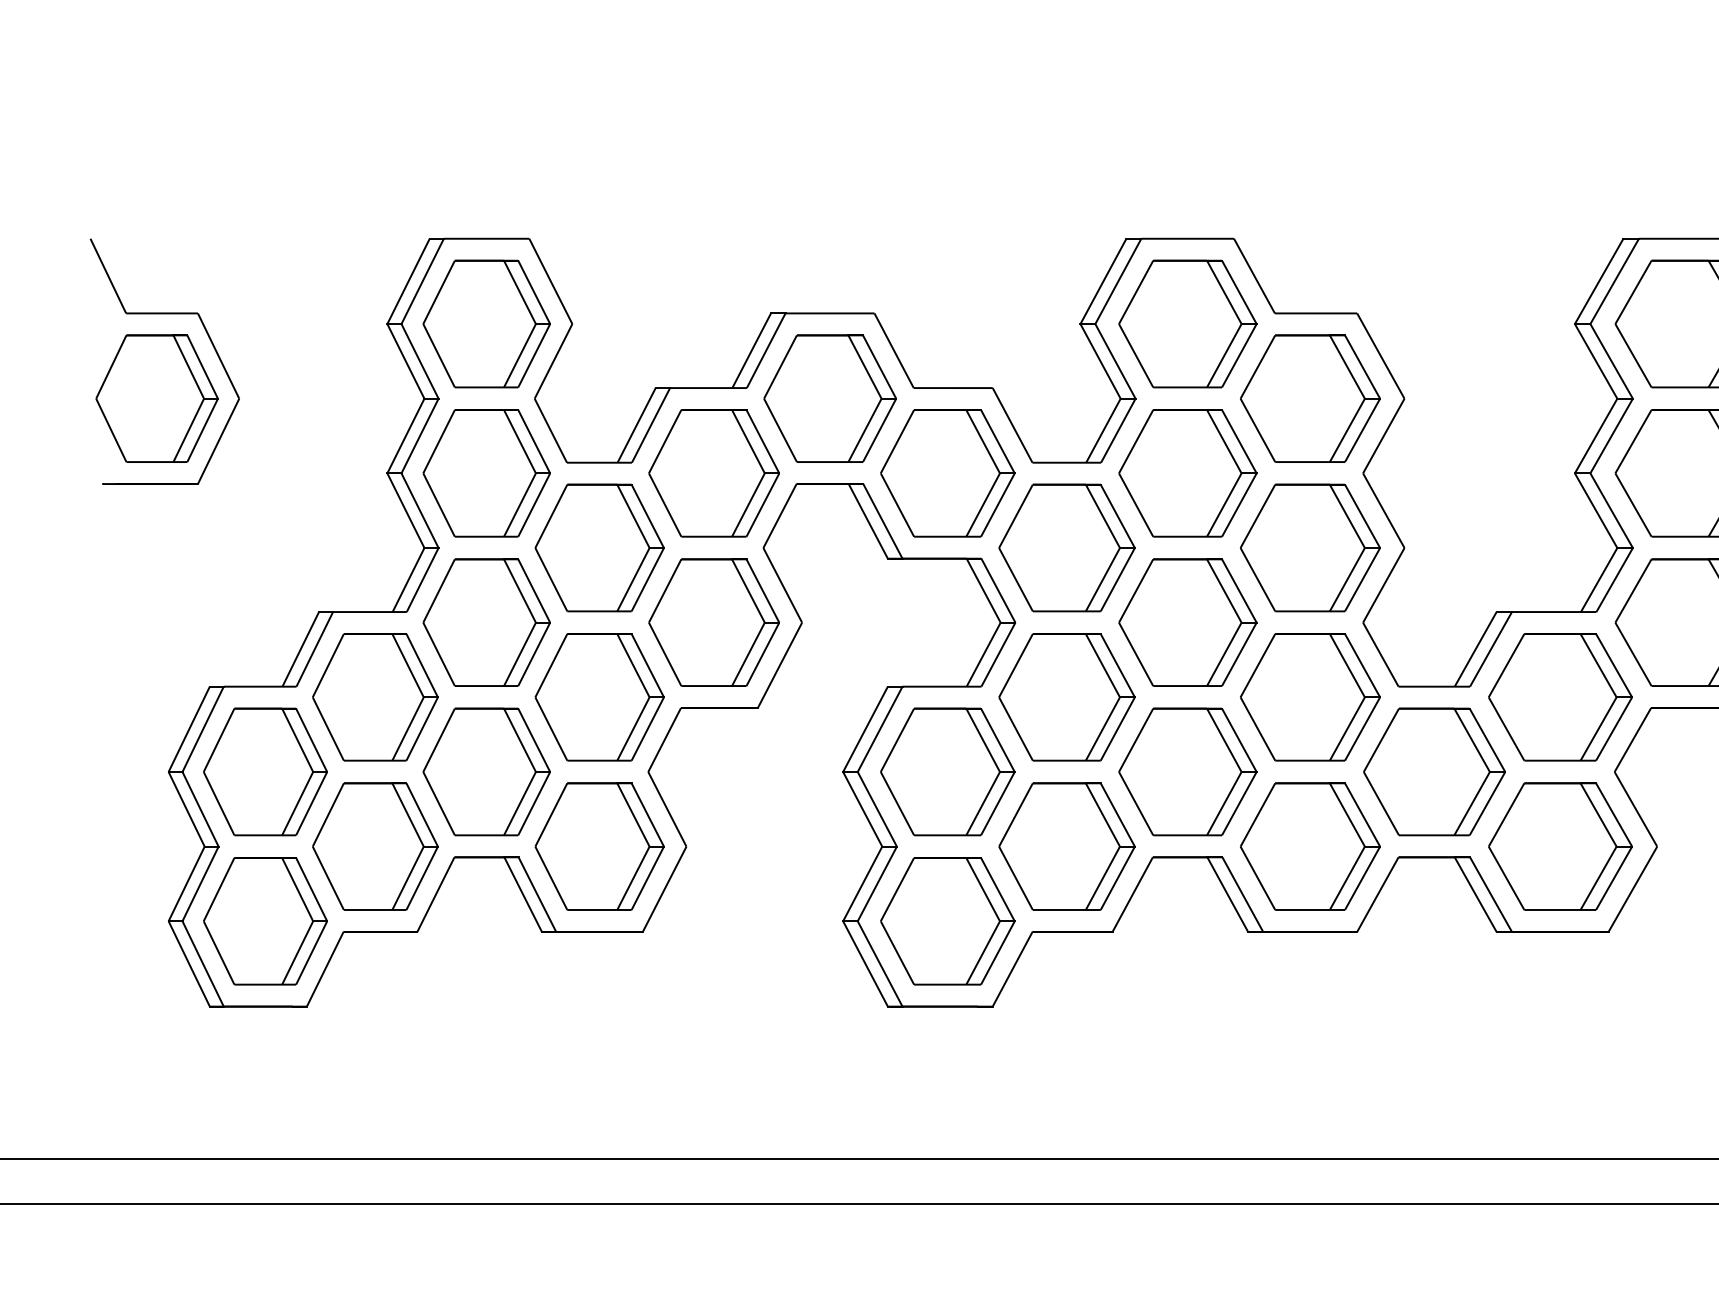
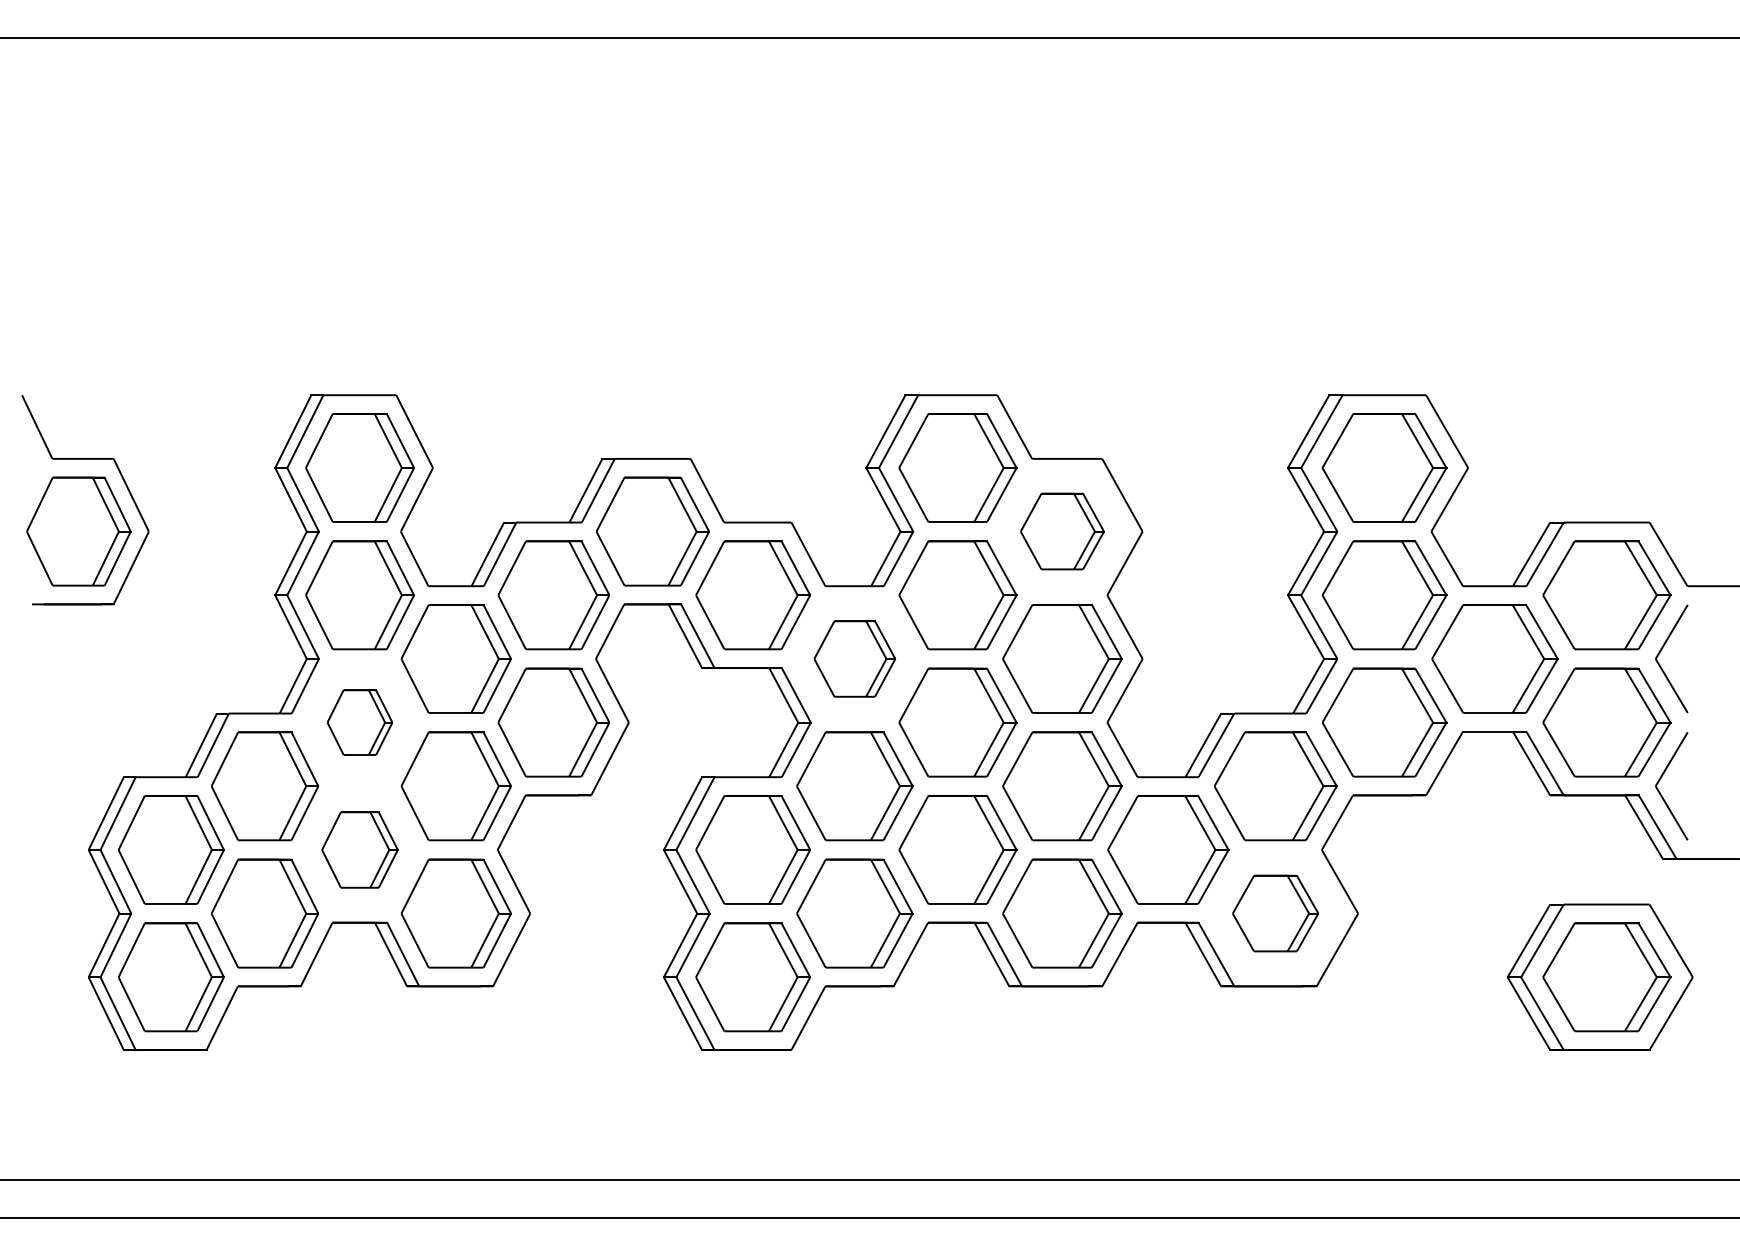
part: (1310, 398) -> (1062, 531), size x0.7
part: (1066, 547) -> (854, 658), size x0.7
part: (486, 622) -> (359, 722), size x0.6
part: (486, 771) -> (359, 849), size x0.7
part: (1560, 846) -> (1275, 913), size x0.7

